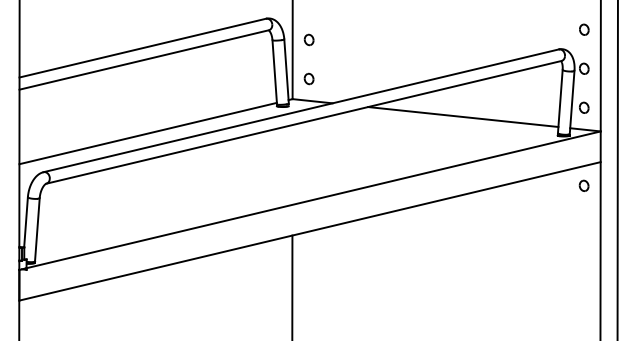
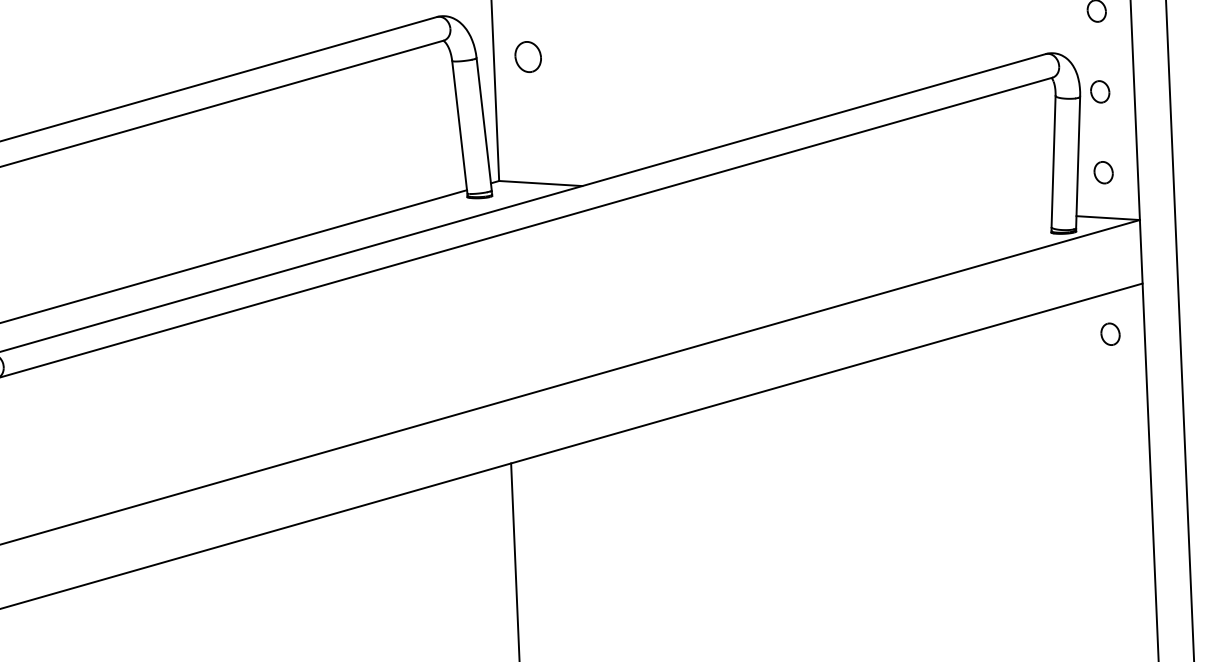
part: (308, 39) -> (526, 56), size x1.4
part: (308, 78) -> (530, 136), removed
line: (463, 116) -> (854, 201), removed

